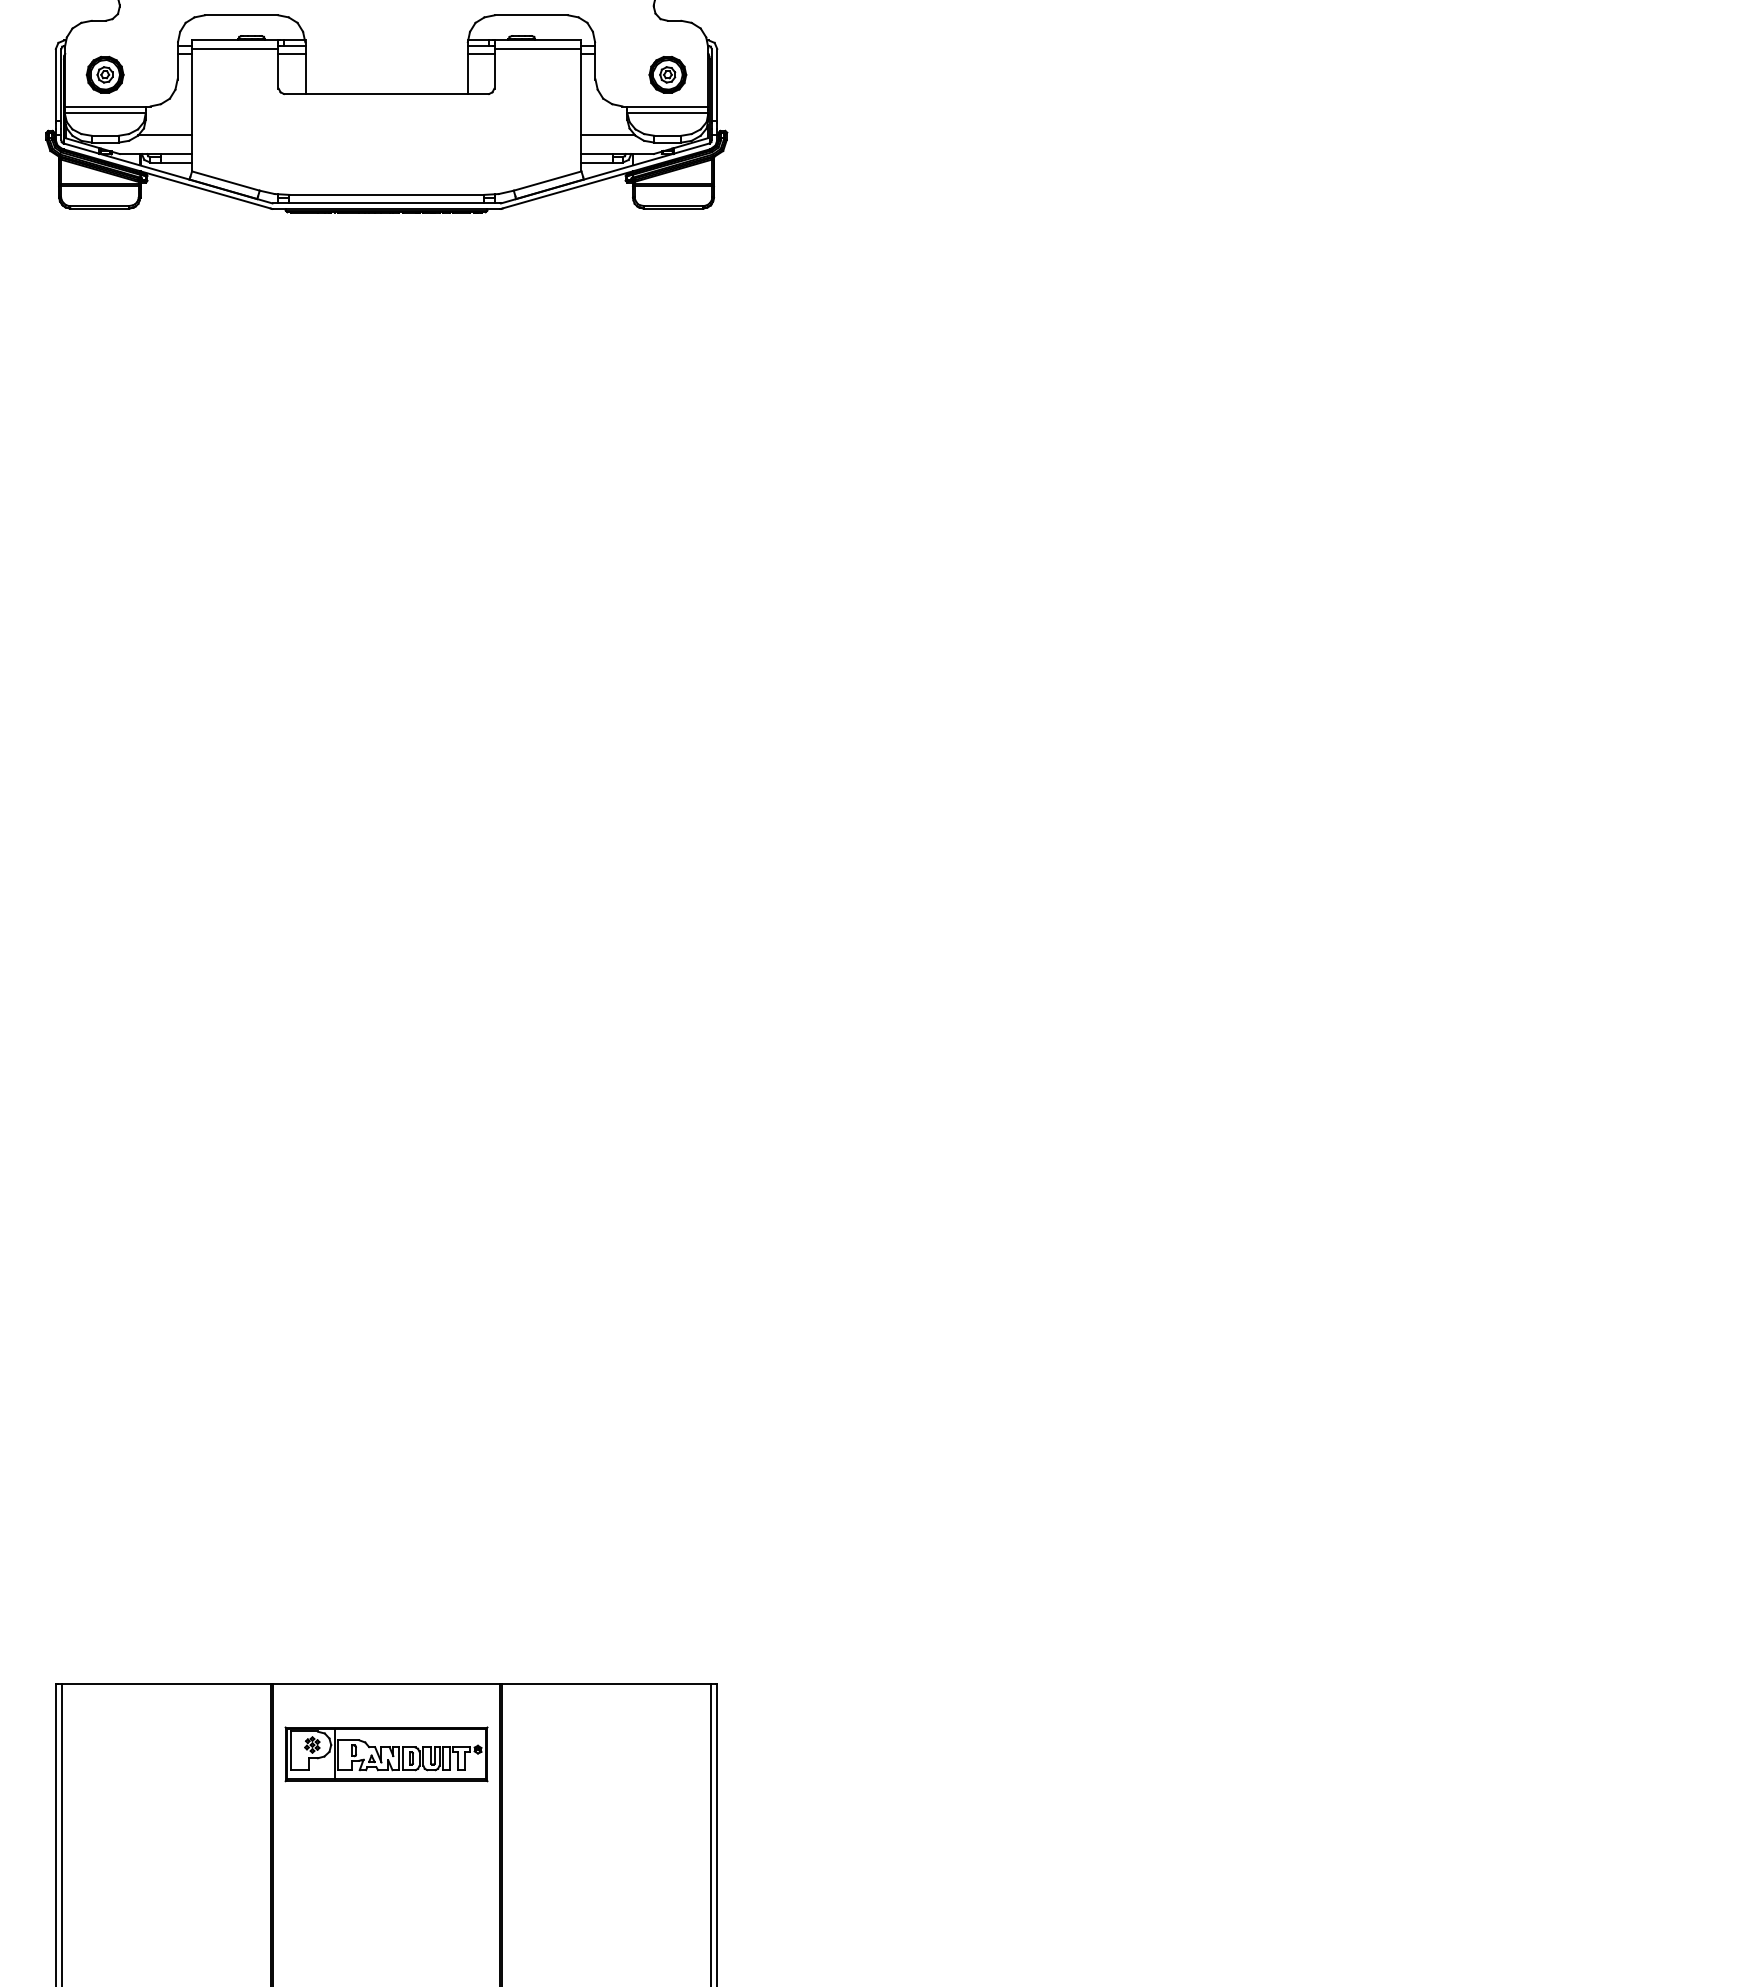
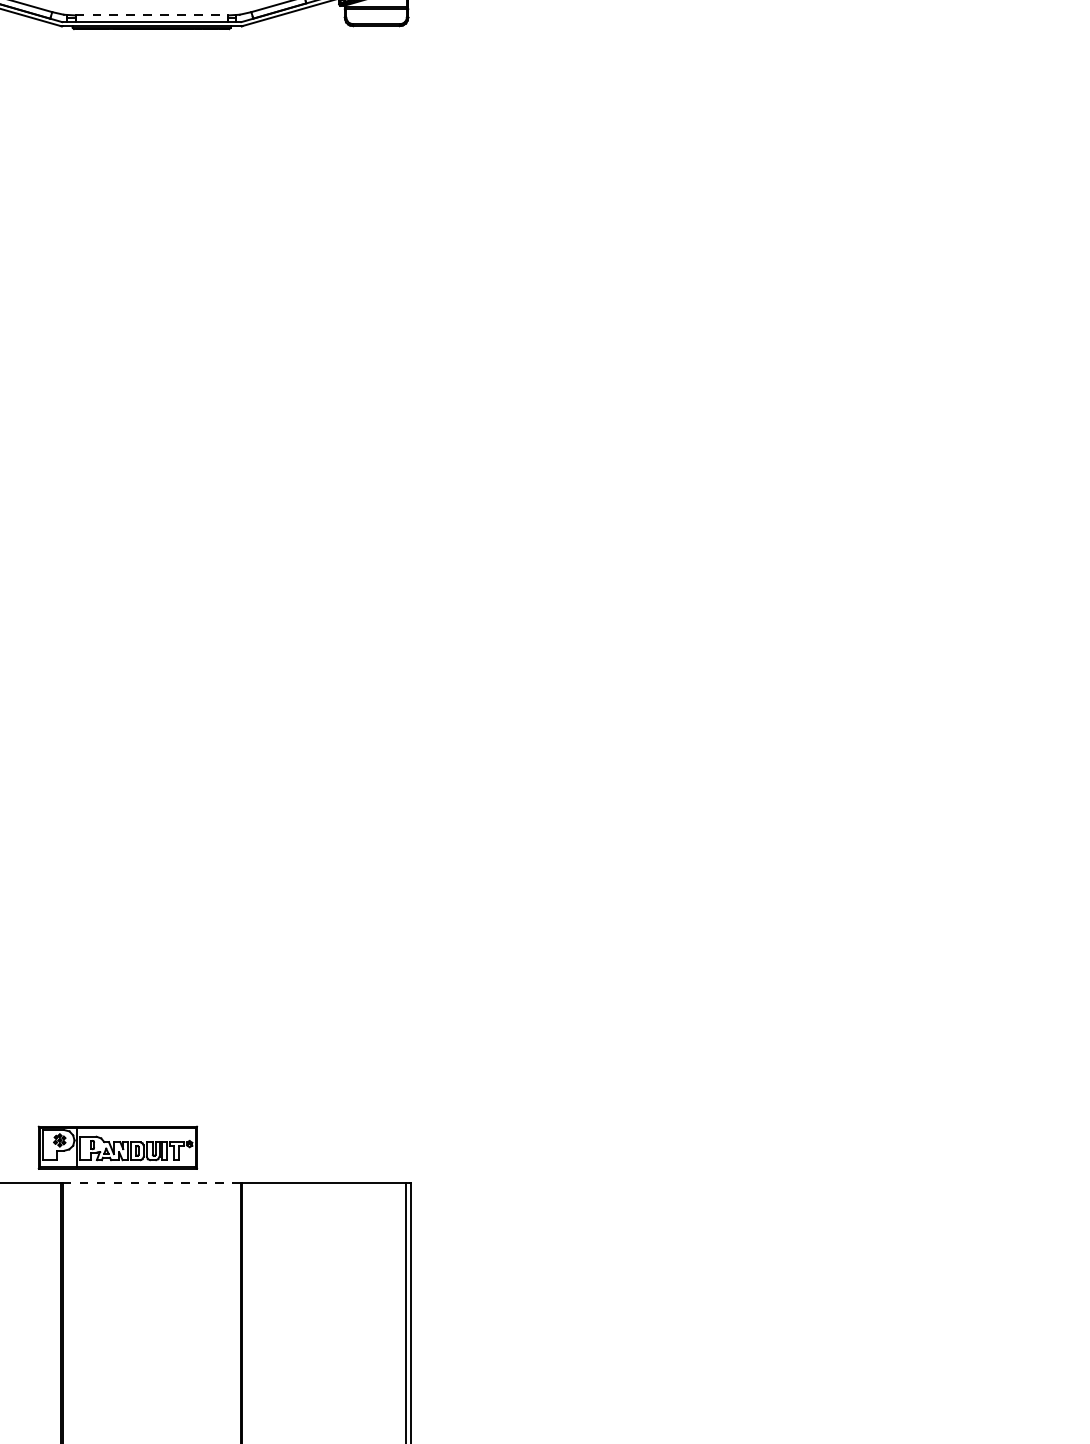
line: (387, 194) -> (152, 15), solid -> dashed
line: (386, 1684) -> (151, 1183), solid -> dashed
part: (386, 1754) -> (117, 1147), moved

